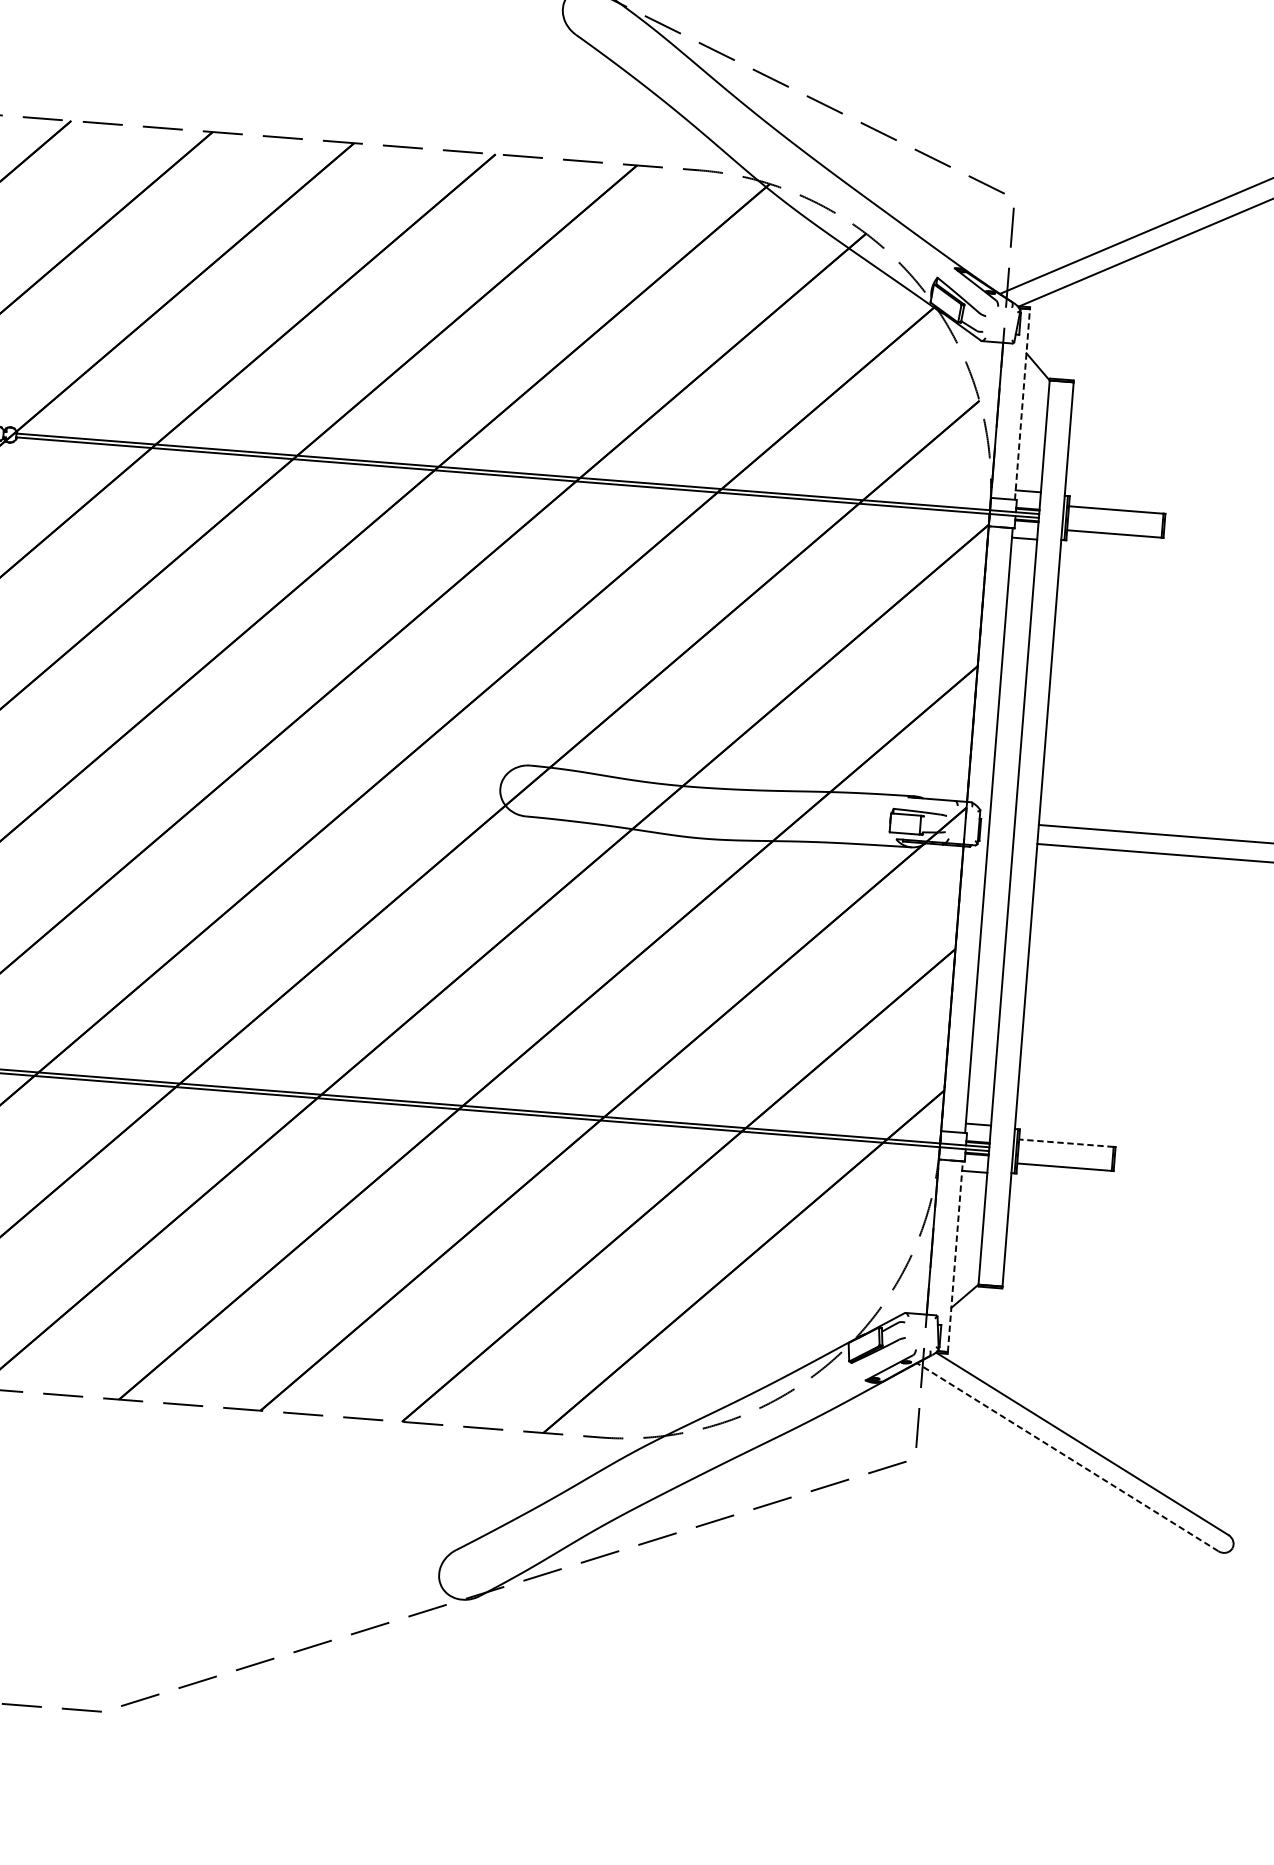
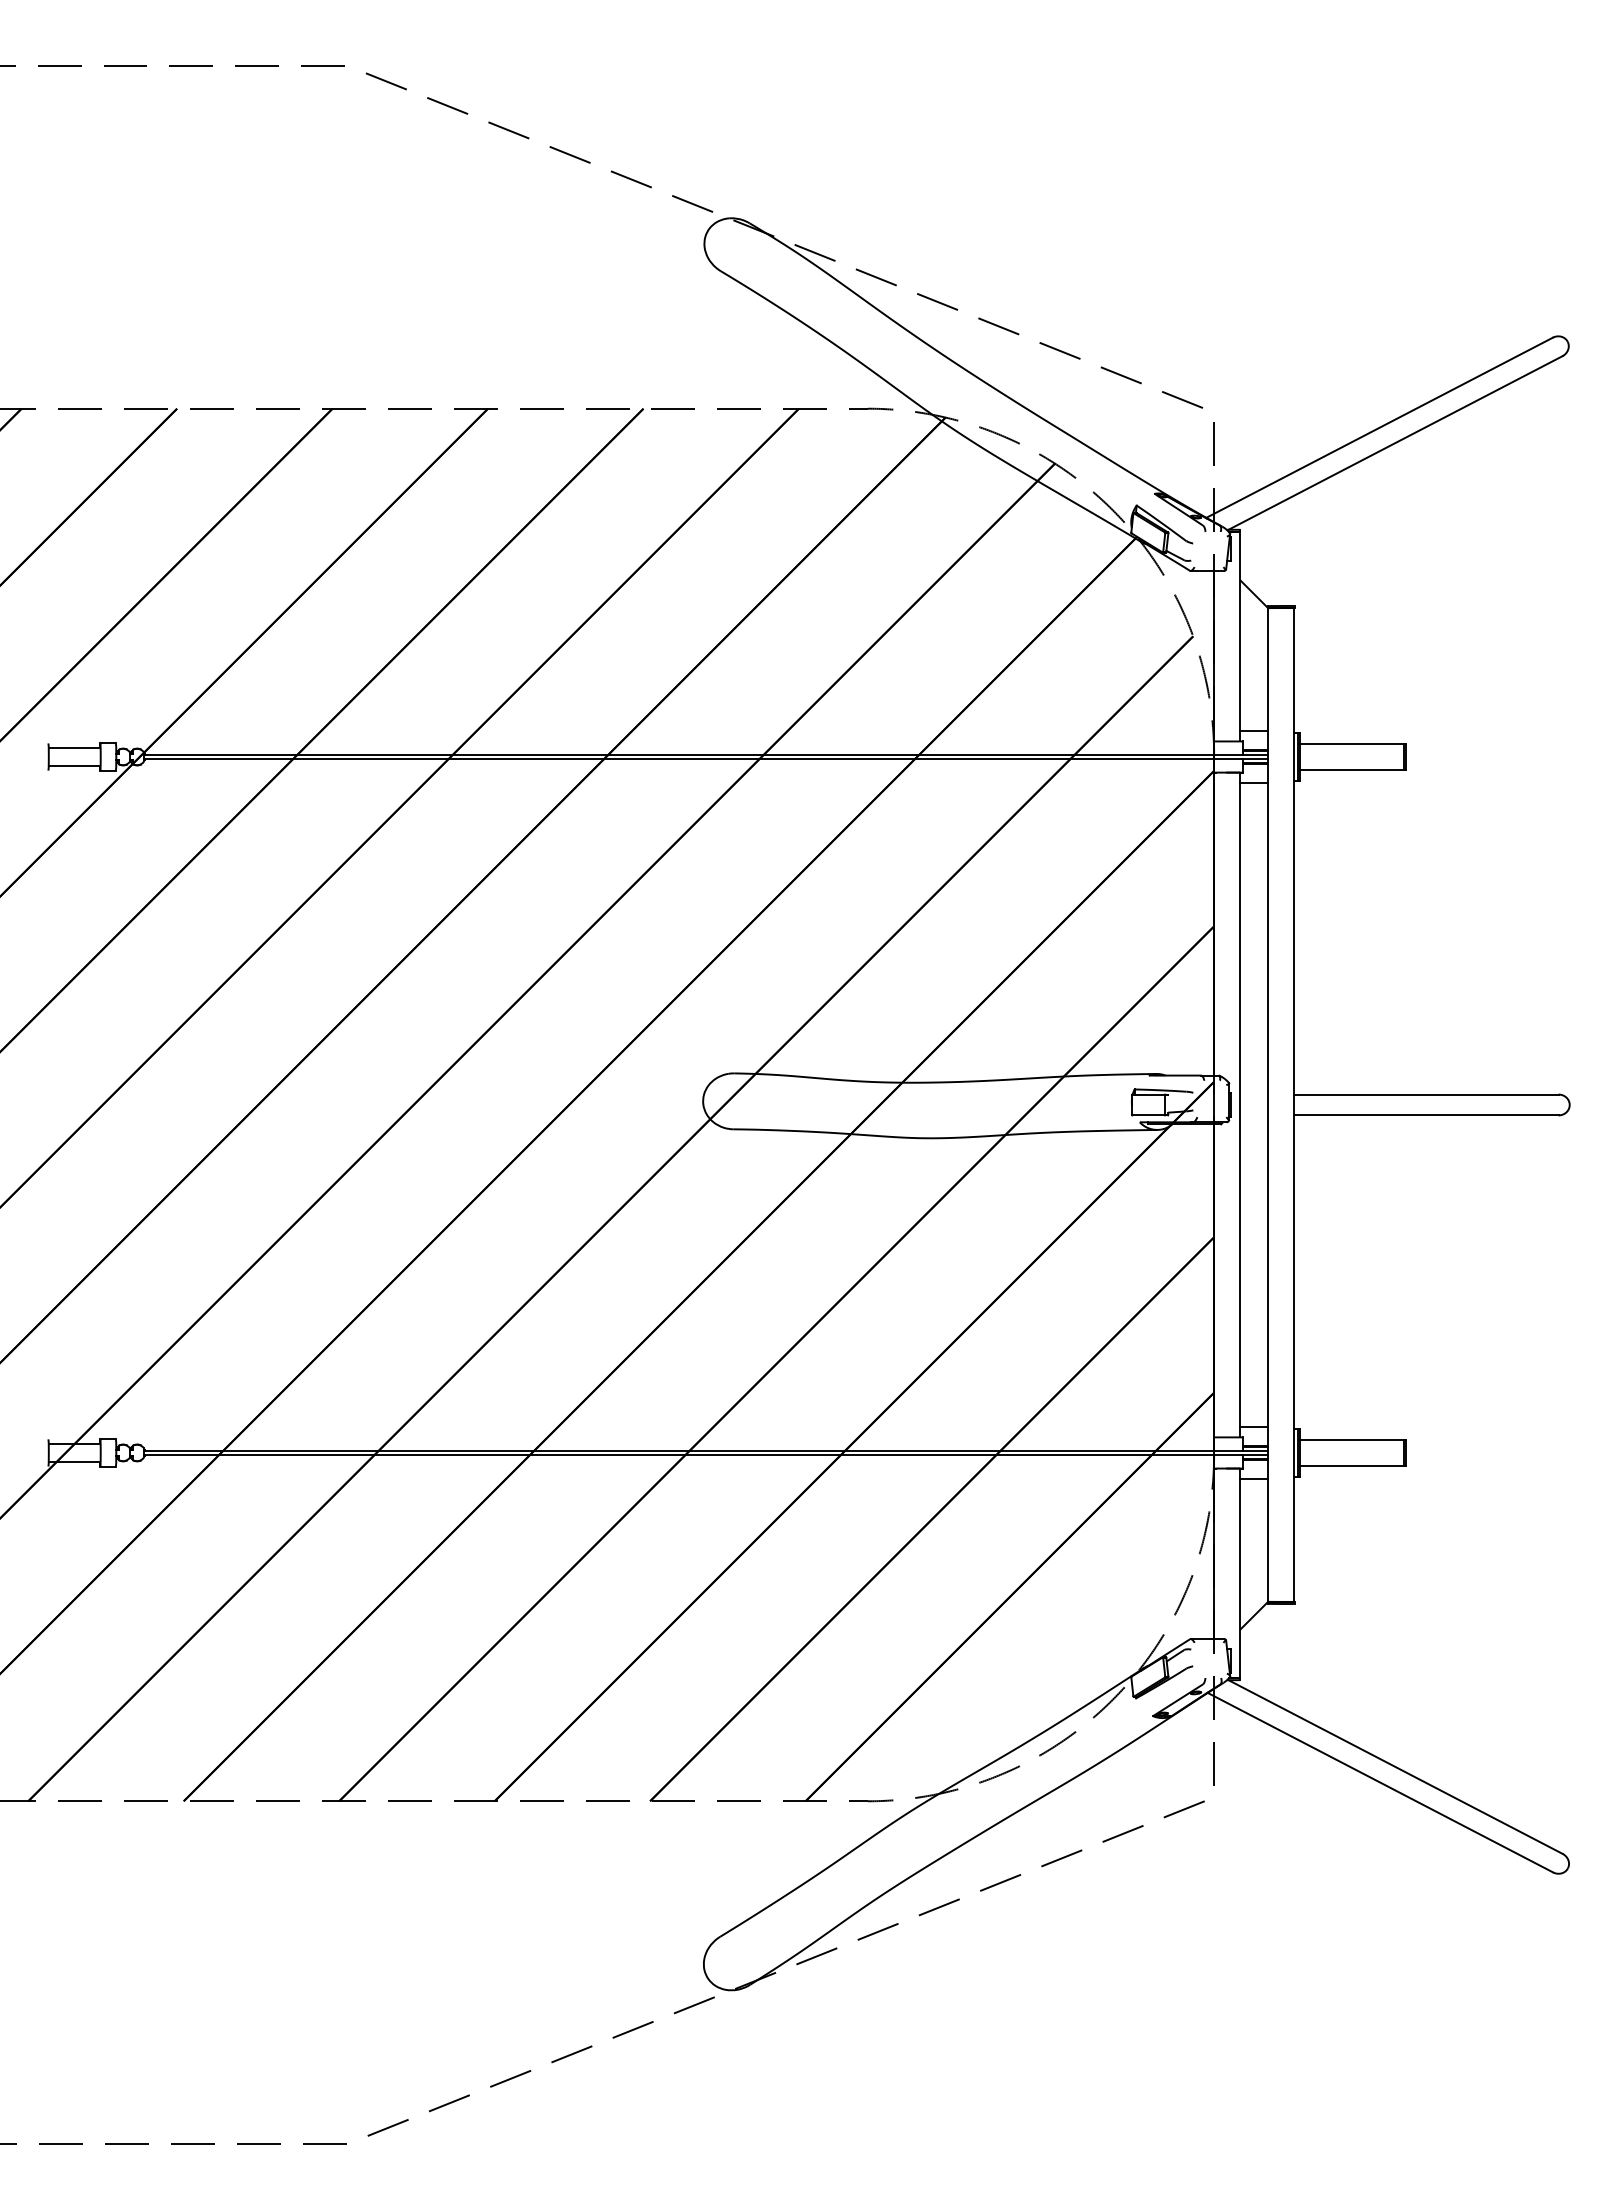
line: (1022, 404) -> (1240, 636), dashed -> solid
line: (1066, 1142) -> (1351, 1439), dashed -> solid
line: (955, 1256) -> (1240, 1573), dashed -> solid
line: (1067, 1457) -> (1380, 1782), dashed -> solid

